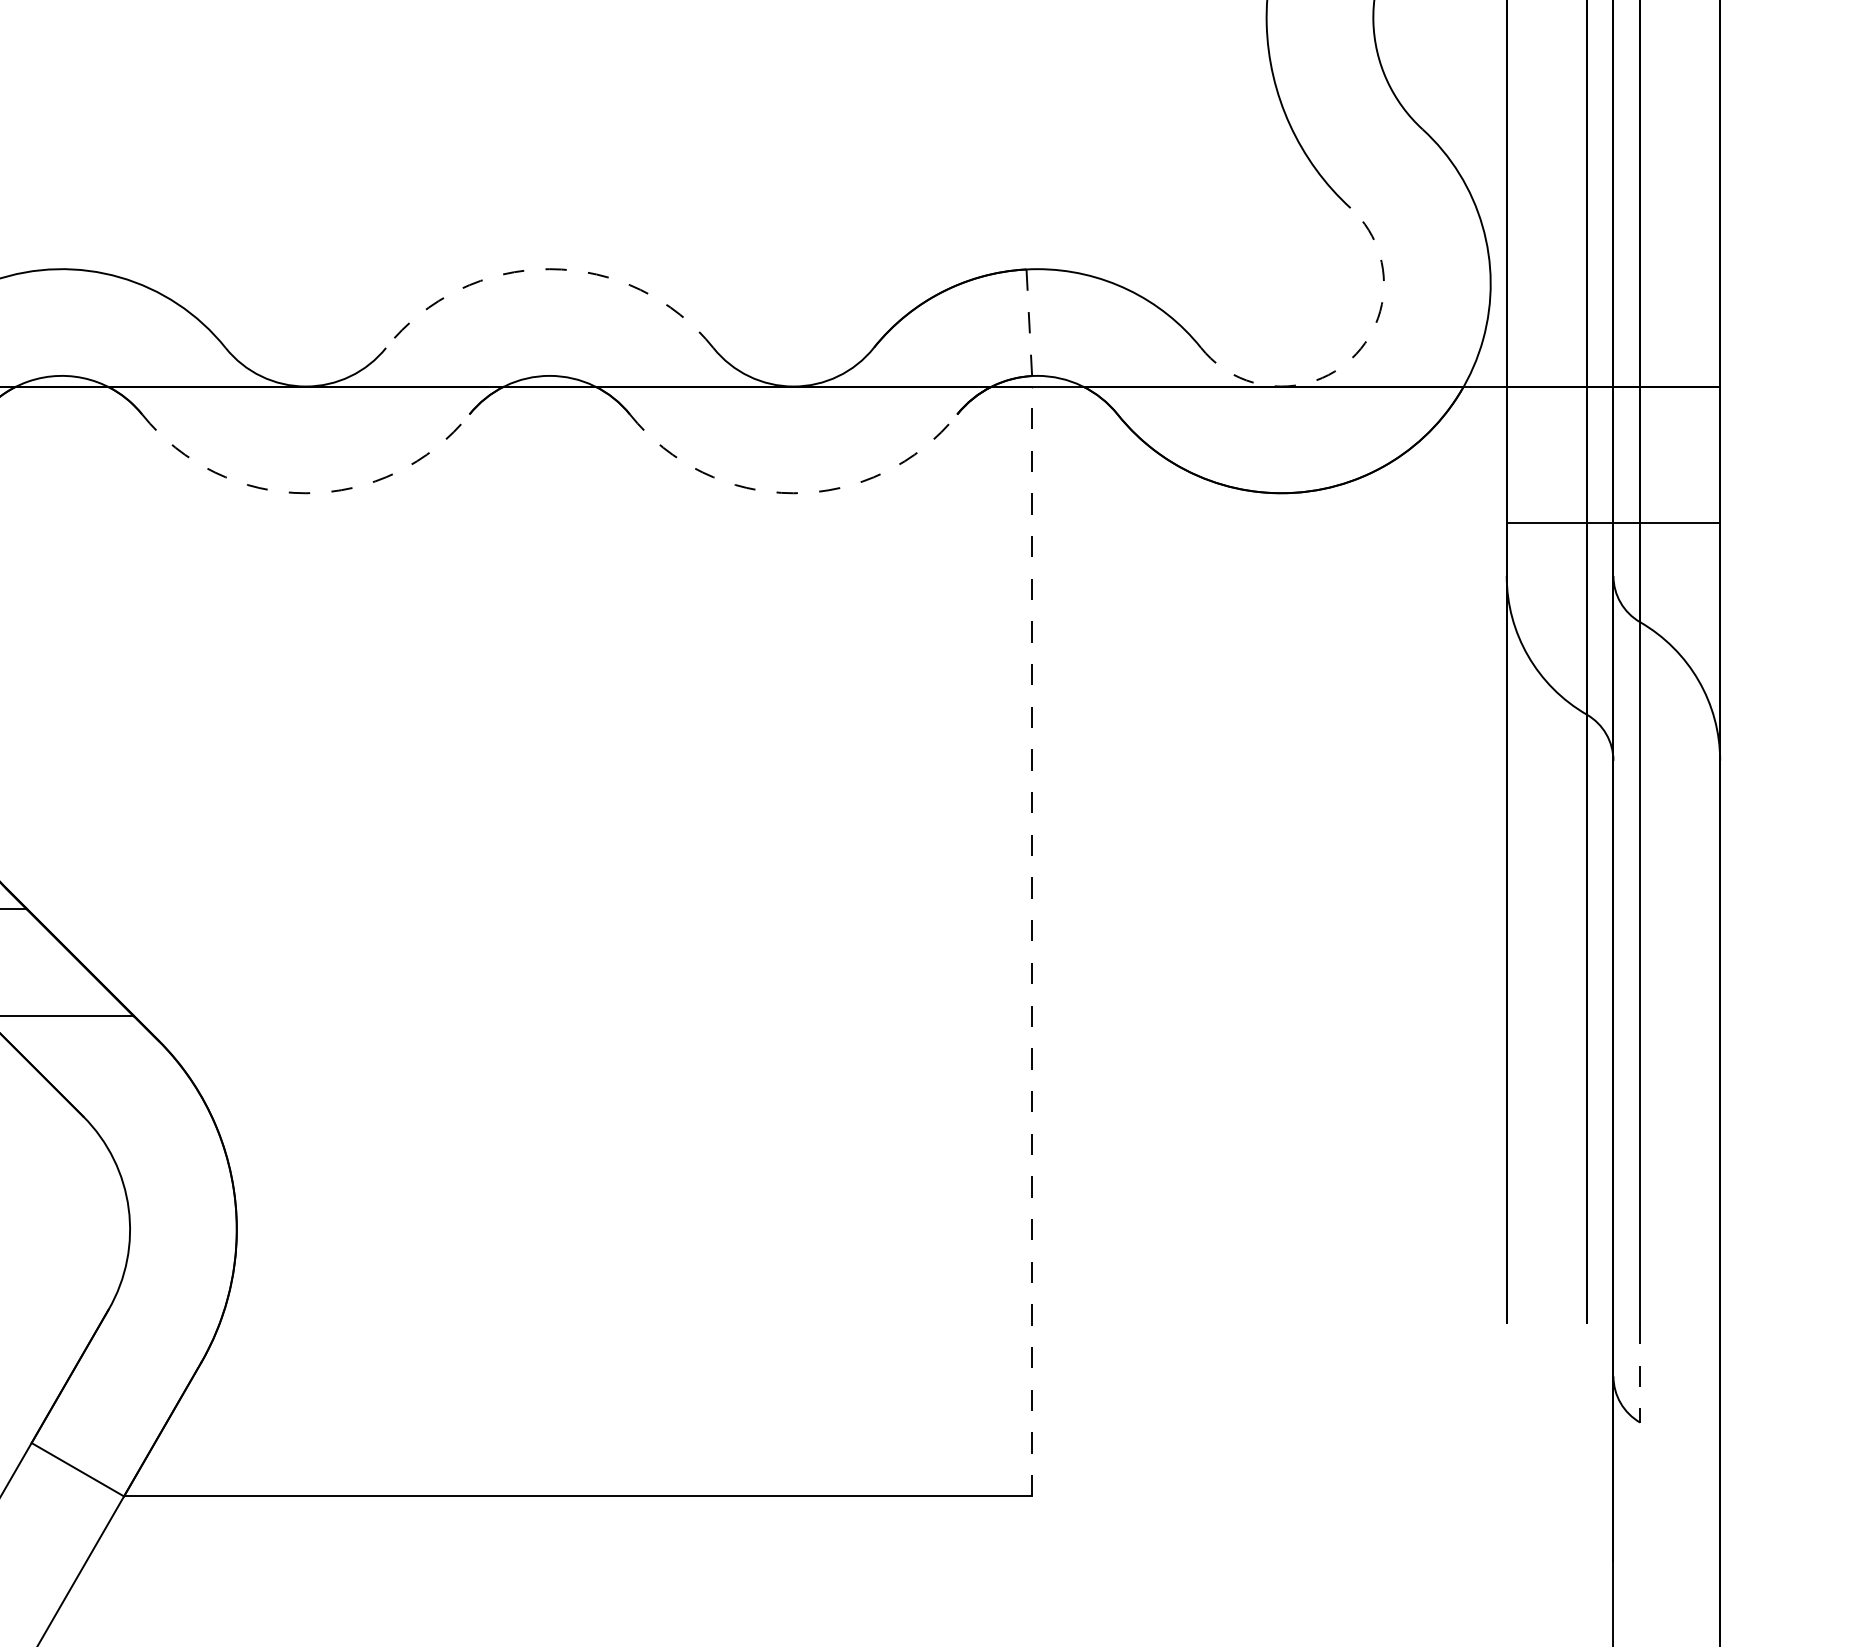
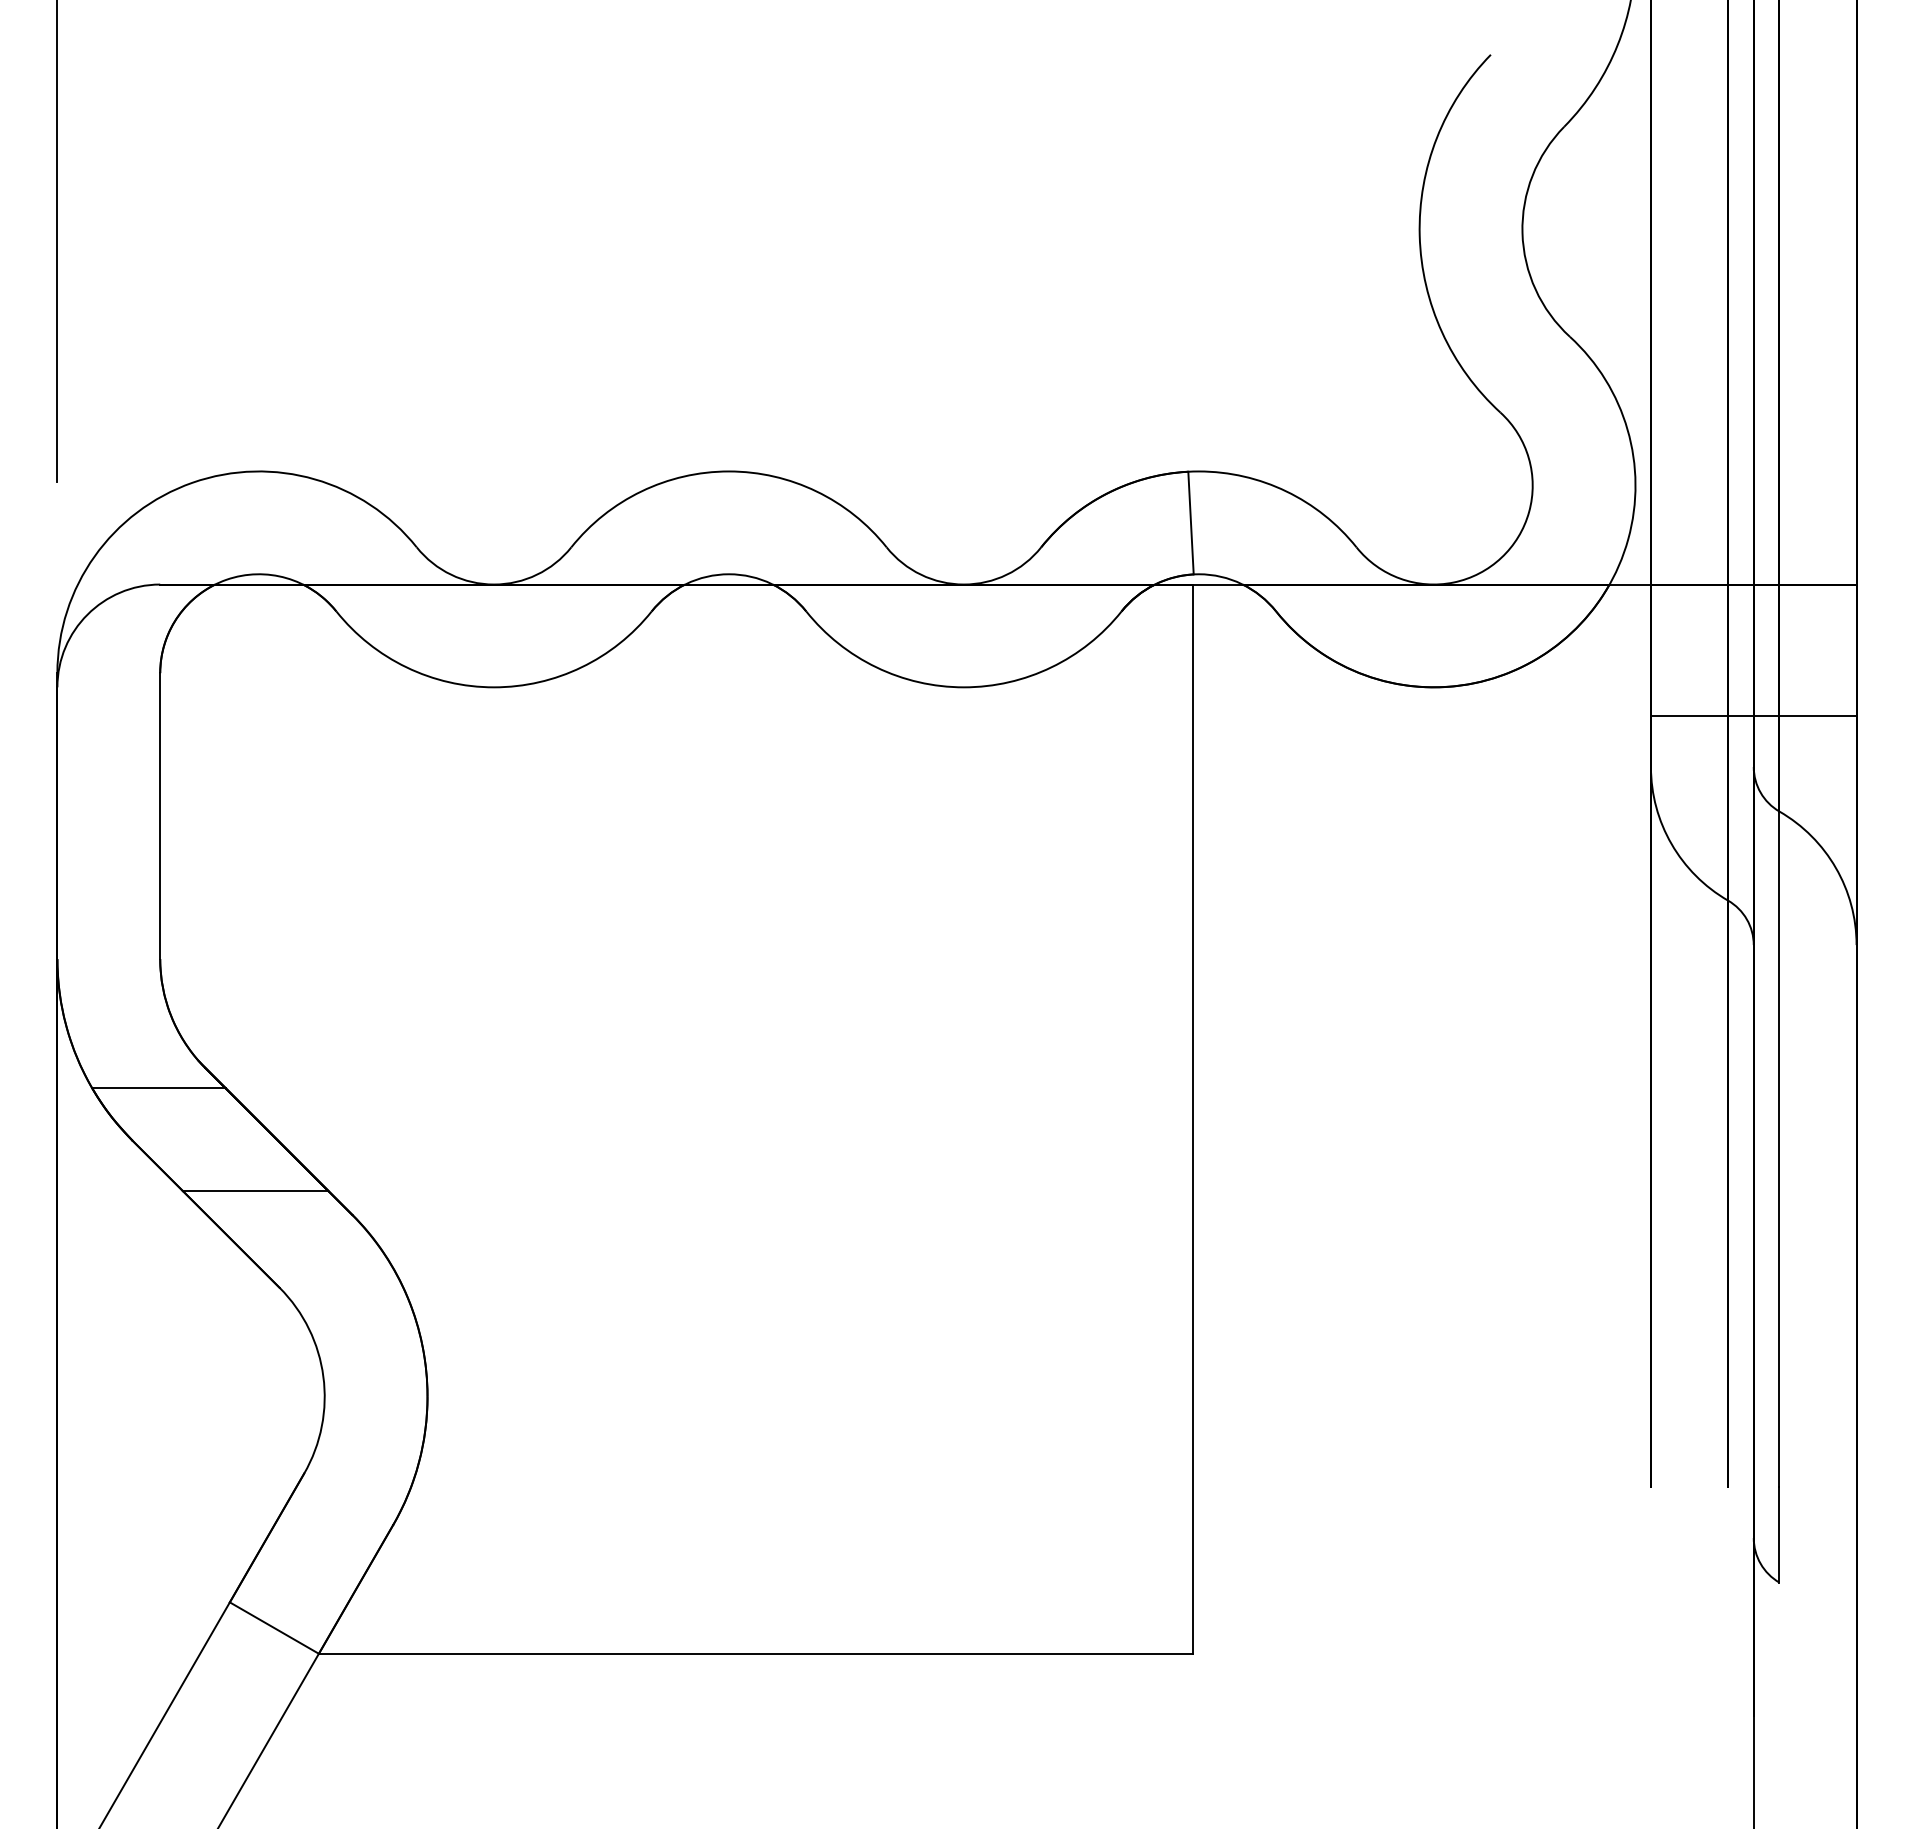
arc: (550, 269) -> (729, 471), dashed -> solid
line: (1029, 323) -> (1191, 523), dashed -> solid
arc: (1351, 358) -> (1501, 557), dashed -> solid
arc: (306, 493) -> (494, 687), dashed -> solid
arc: (793, 493) -> (963, 687), dashed -> solid
line: (1031, 941) -> (1193, 1119), dashed -> solid
line: (1640, 1372) -> (1779, 1534), dashed -> solid

